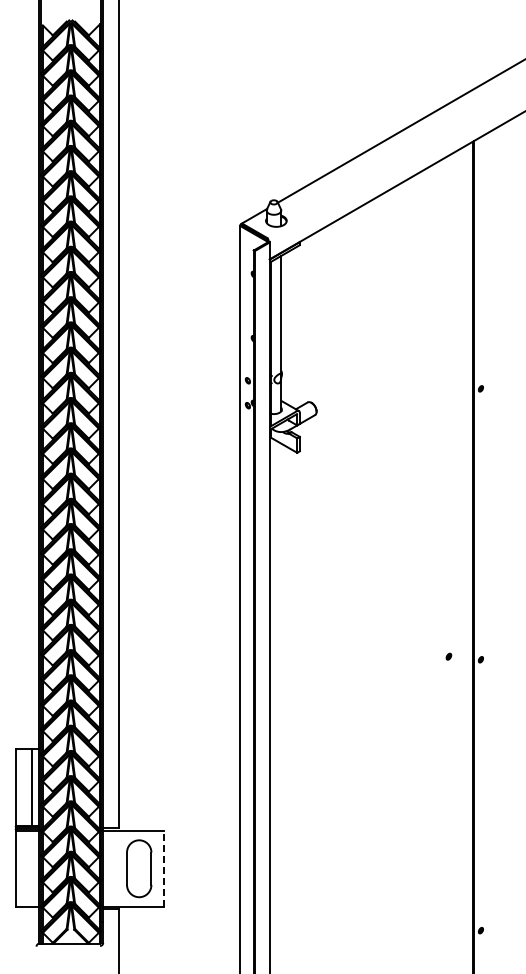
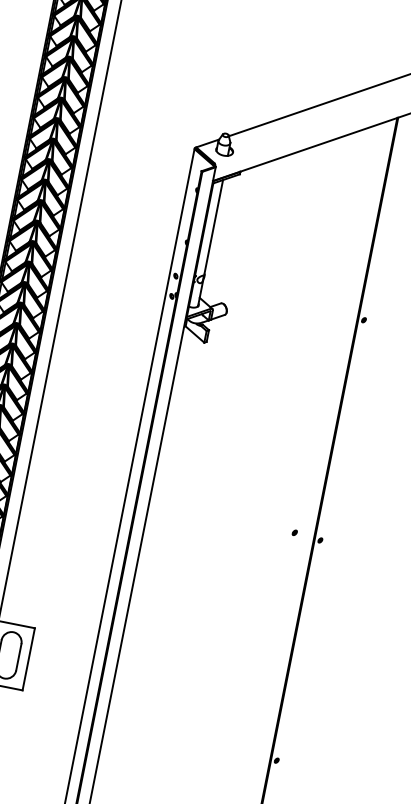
line: (163, 868) -> (28, 659), dashed -> solid

